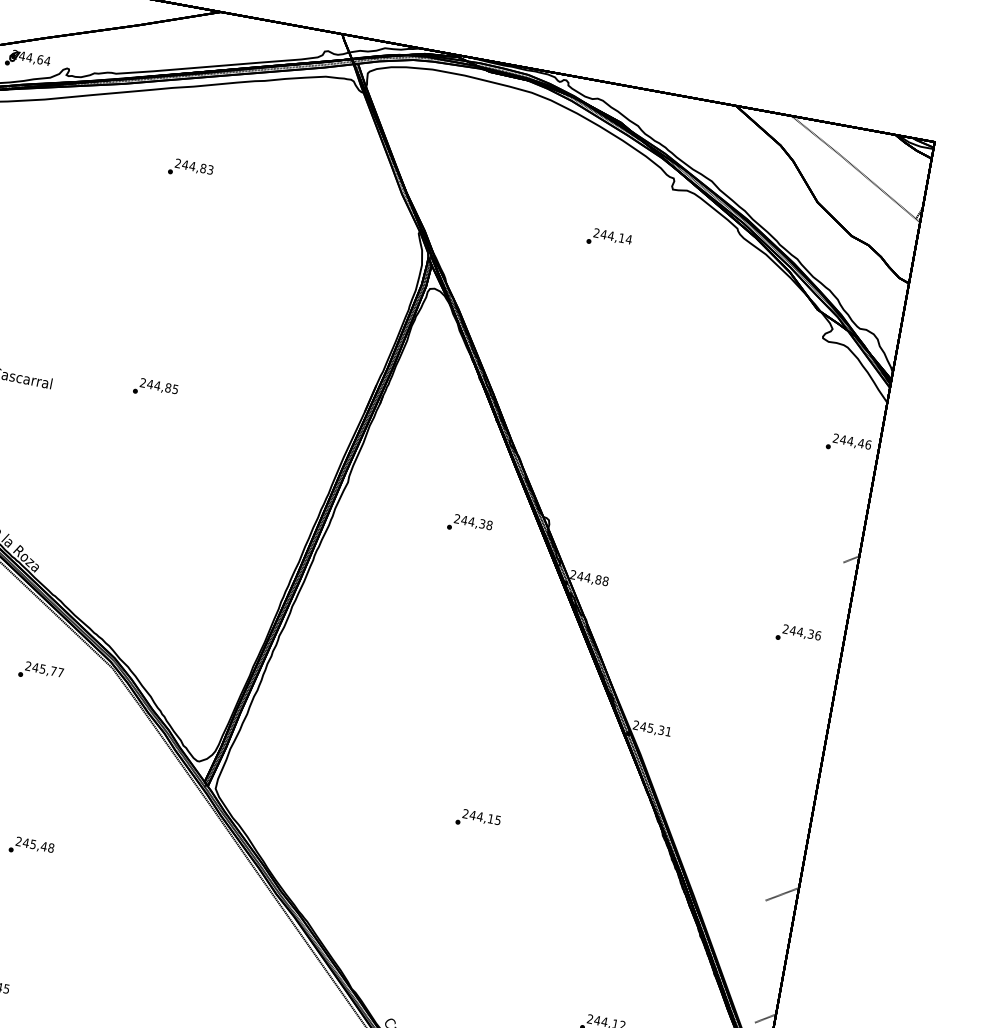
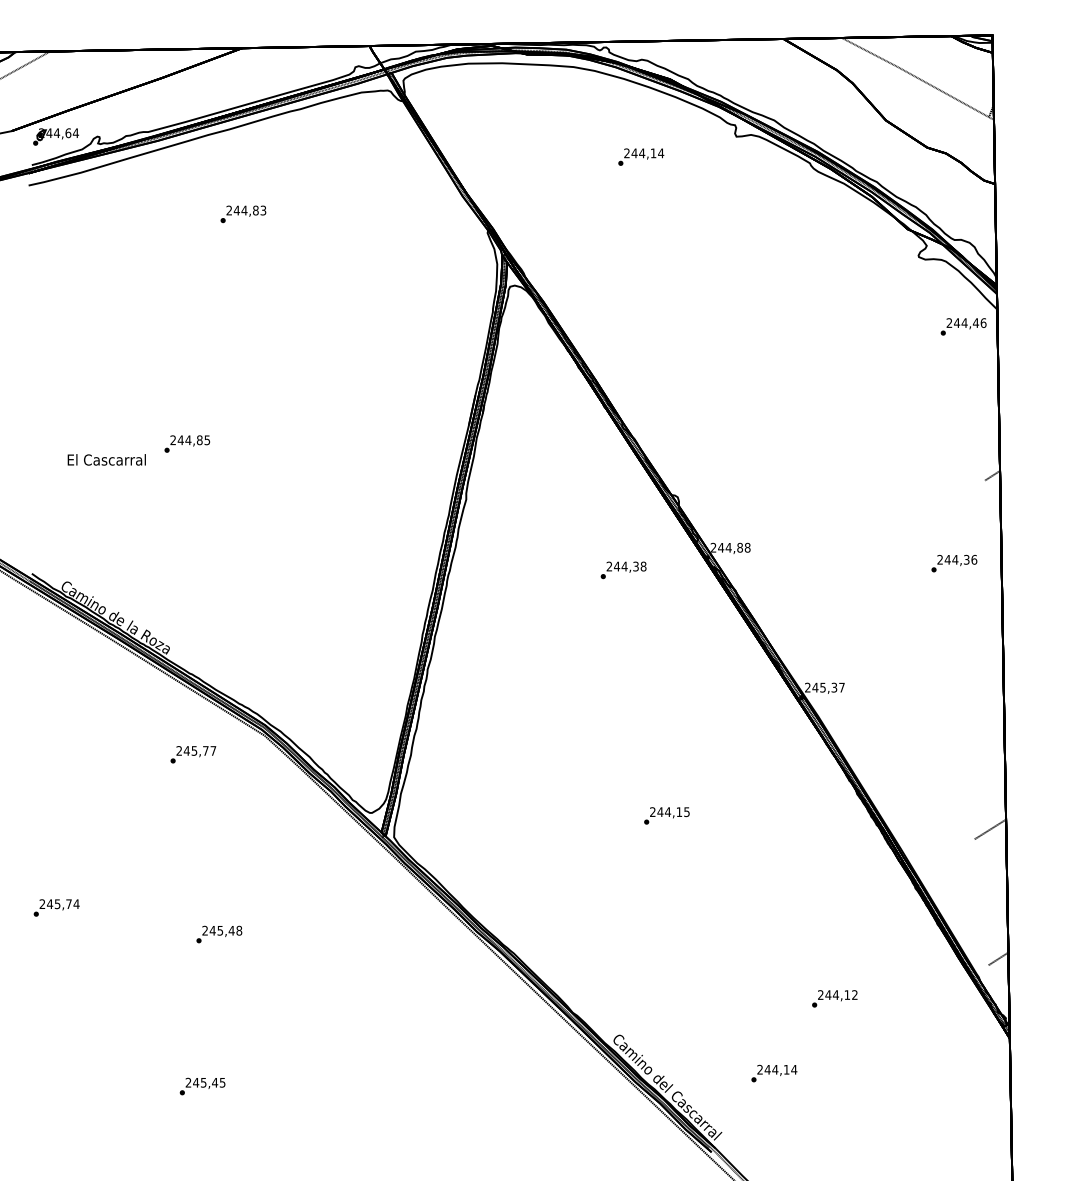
text: (609, 238) -> (641, 156), moved
text: (155, 388) -> (186, 443), moved
text: (848, 444) -> (963, 326), moved
text: (469, 525) -> (623, 570), moved
text: (668, 731) -> (841, 687), 245,31 -> 245,37

